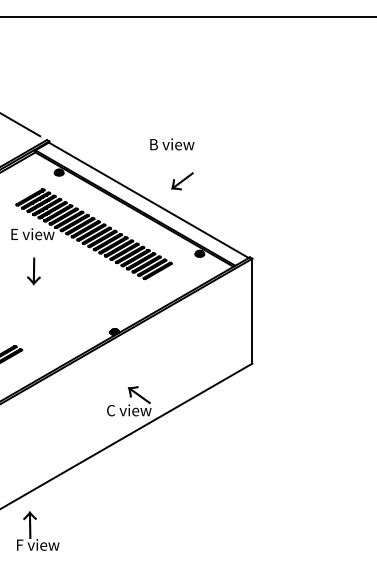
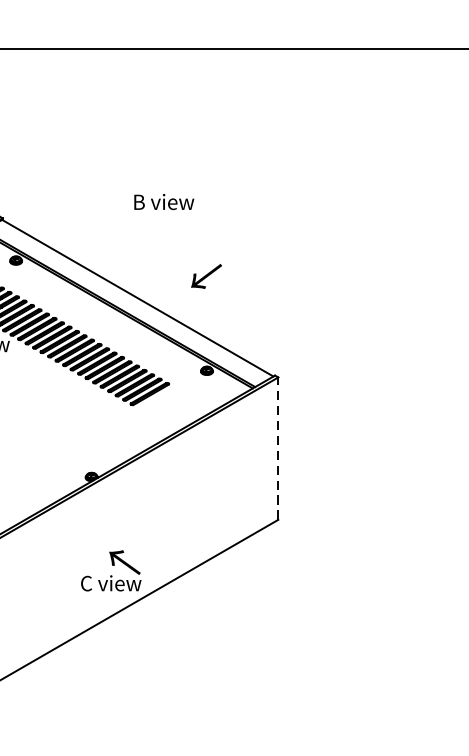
text: (172, 144) -> (164, 202), moved
text: (182, 181) -> (206, 276), moved
line: (252, 310) -> (278, 447), solid -> dashed

